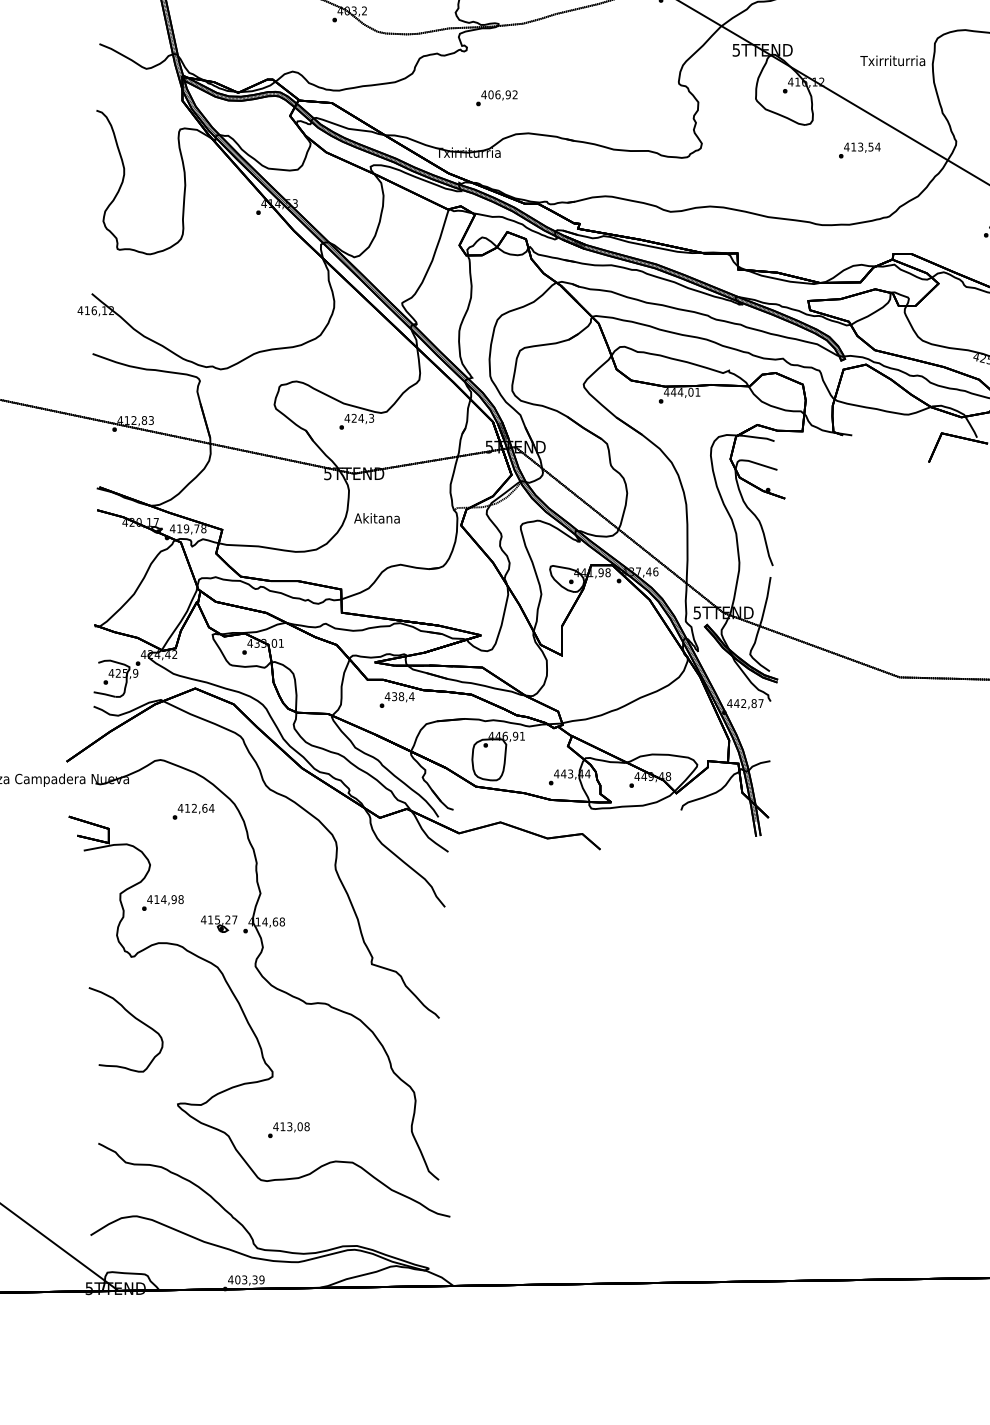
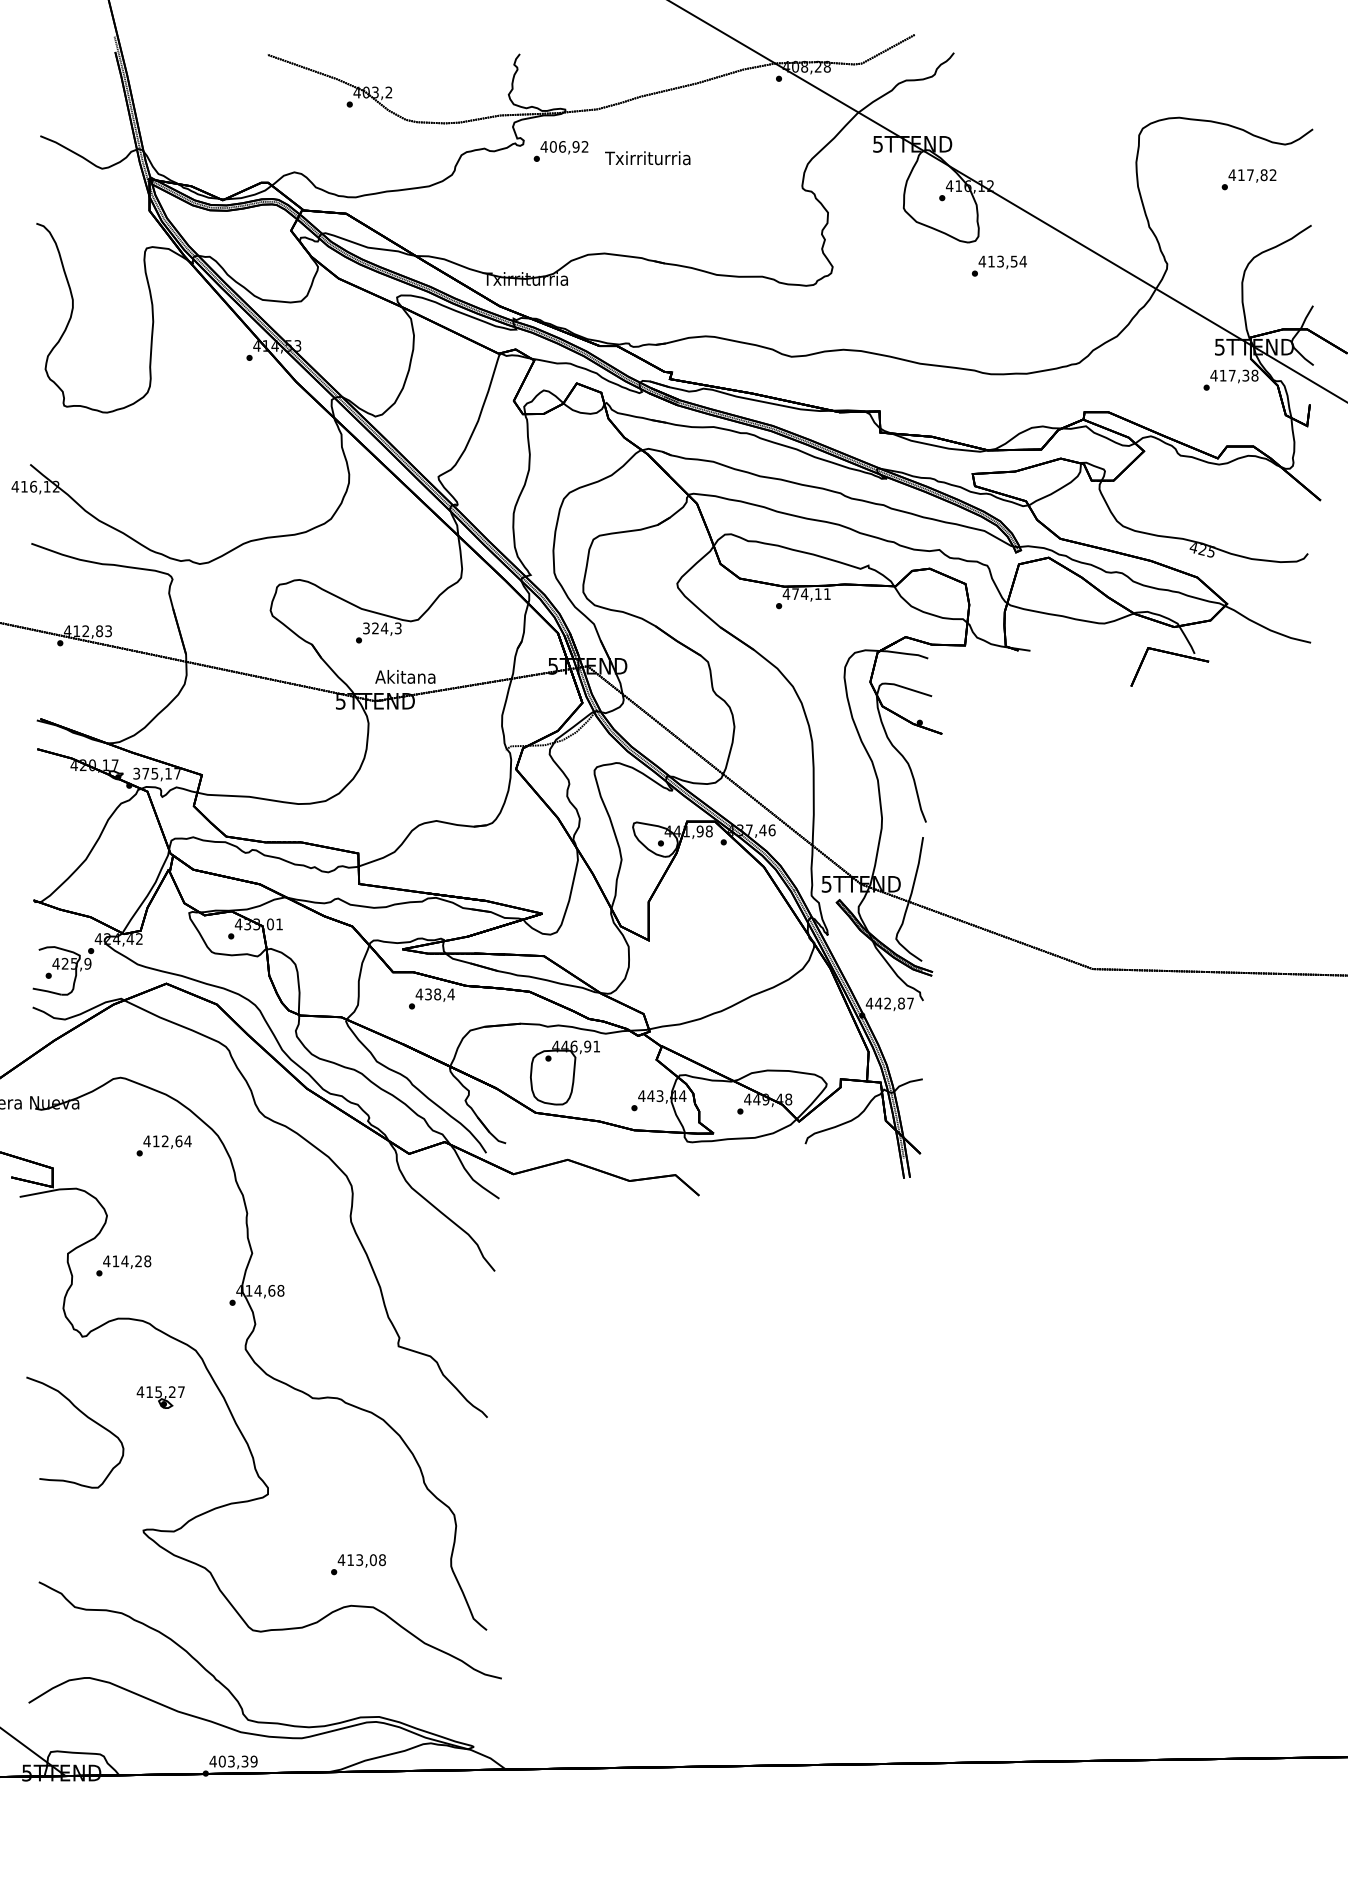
text: (892, 61) -> (647, 158), moved
text: (496, 98) -> (560, 151), moved
text: (859, 150) -> (999, 265), moved
text: (681, 392) -> (806, 594), 444,01 -> 474,11
text: (347, 418) -> (366, 628), 424,3 -> 324,3
text: (377, 518) -> (405, 676), moved
text: (188, 528) -> (157, 773), 419,78 -> 375,17
text: (174, 899) -> (138, 1261), 414,98 -> 414,28
part: (218, 924) -> (160, 1397), moved
text: (288, 1130) -> (358, 1564), moved

